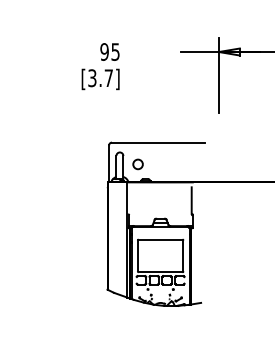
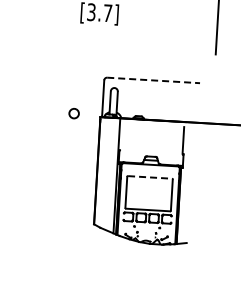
line: (158, 142) -> (153, 80), solid -> dashed
circle: (137, 164) -> (73, 113), moved
line: (161, 239) -> (150, 177), solid -> dashed

